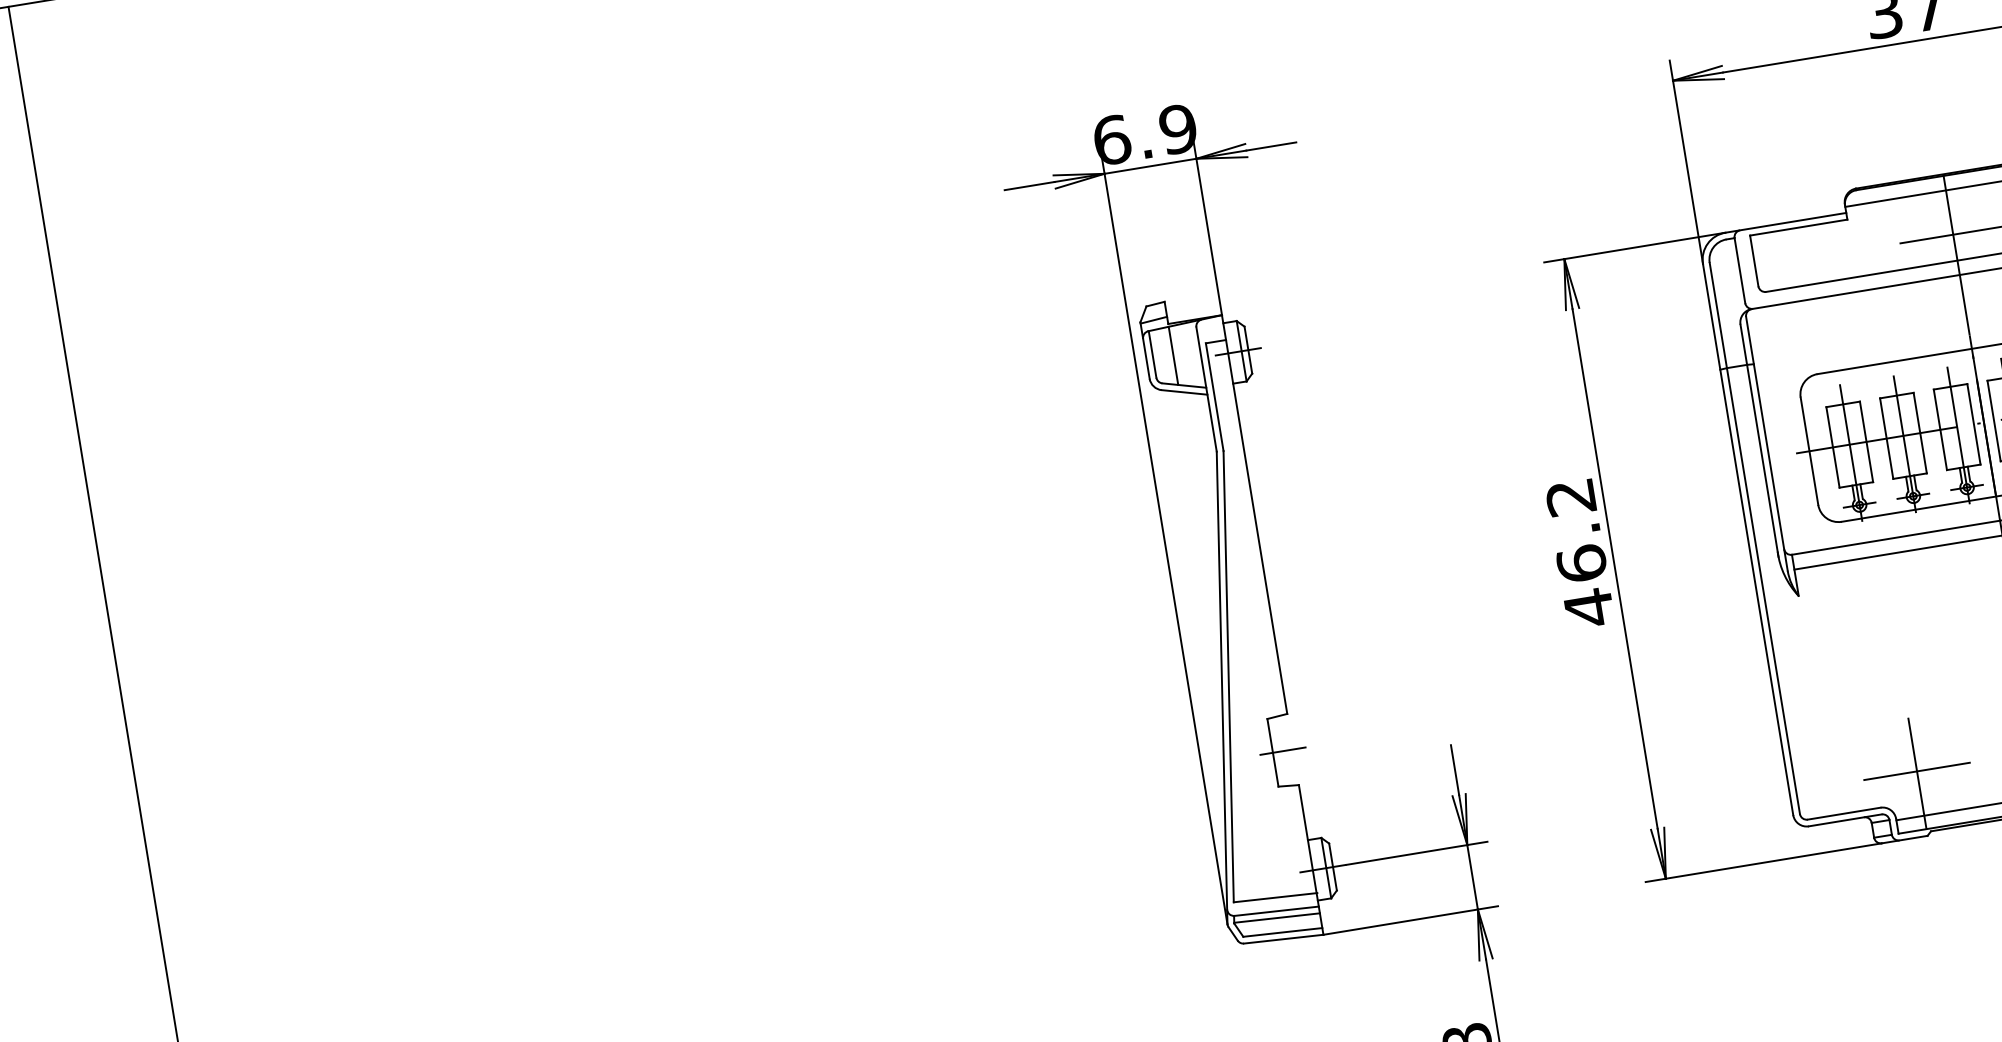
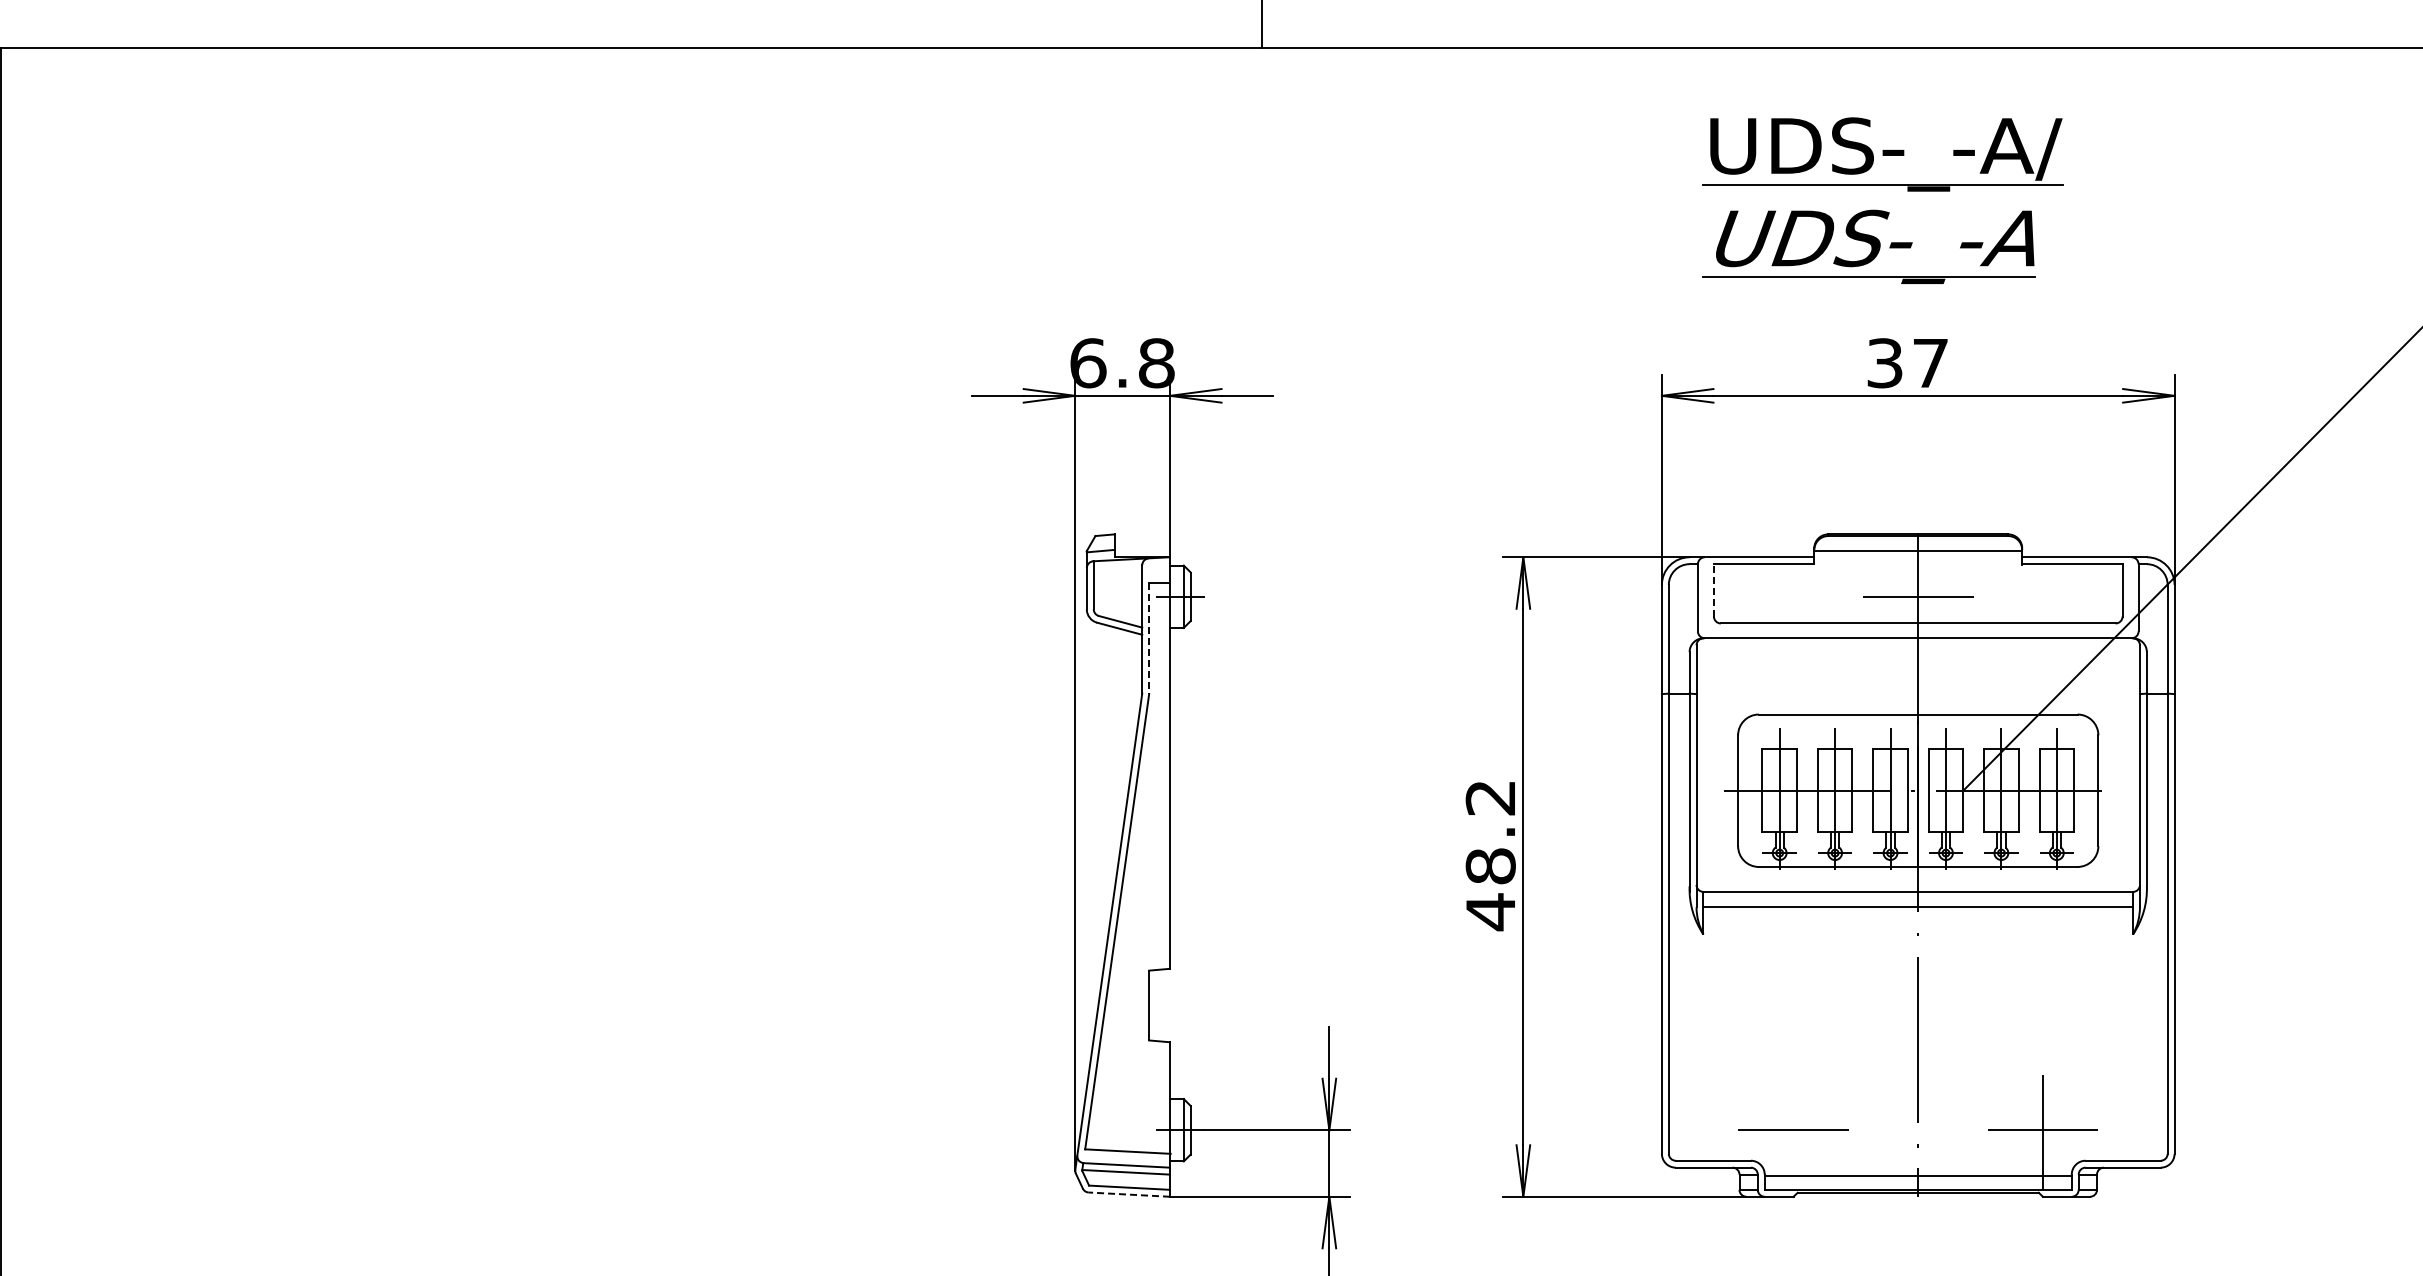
text: (1178, 129) -> (1156, 363), 6.9 -> 6.8
line: (1753, 260) -> (1713, 589), solid -> dashed
line: (1173, 356) -> (1114, 590), removed
line: (1215, 397) -> (1149, 638), solid -> dashed
text: (1581, 563) -> (1490, 866), 46.2 -> 48.2
line: (1282, 751) -> (1159, 1005), removed
line: (1917, 772) -> (1793, 1131), removed
line: (1283, 939) -> (1129, 1194), solid -> dashed

